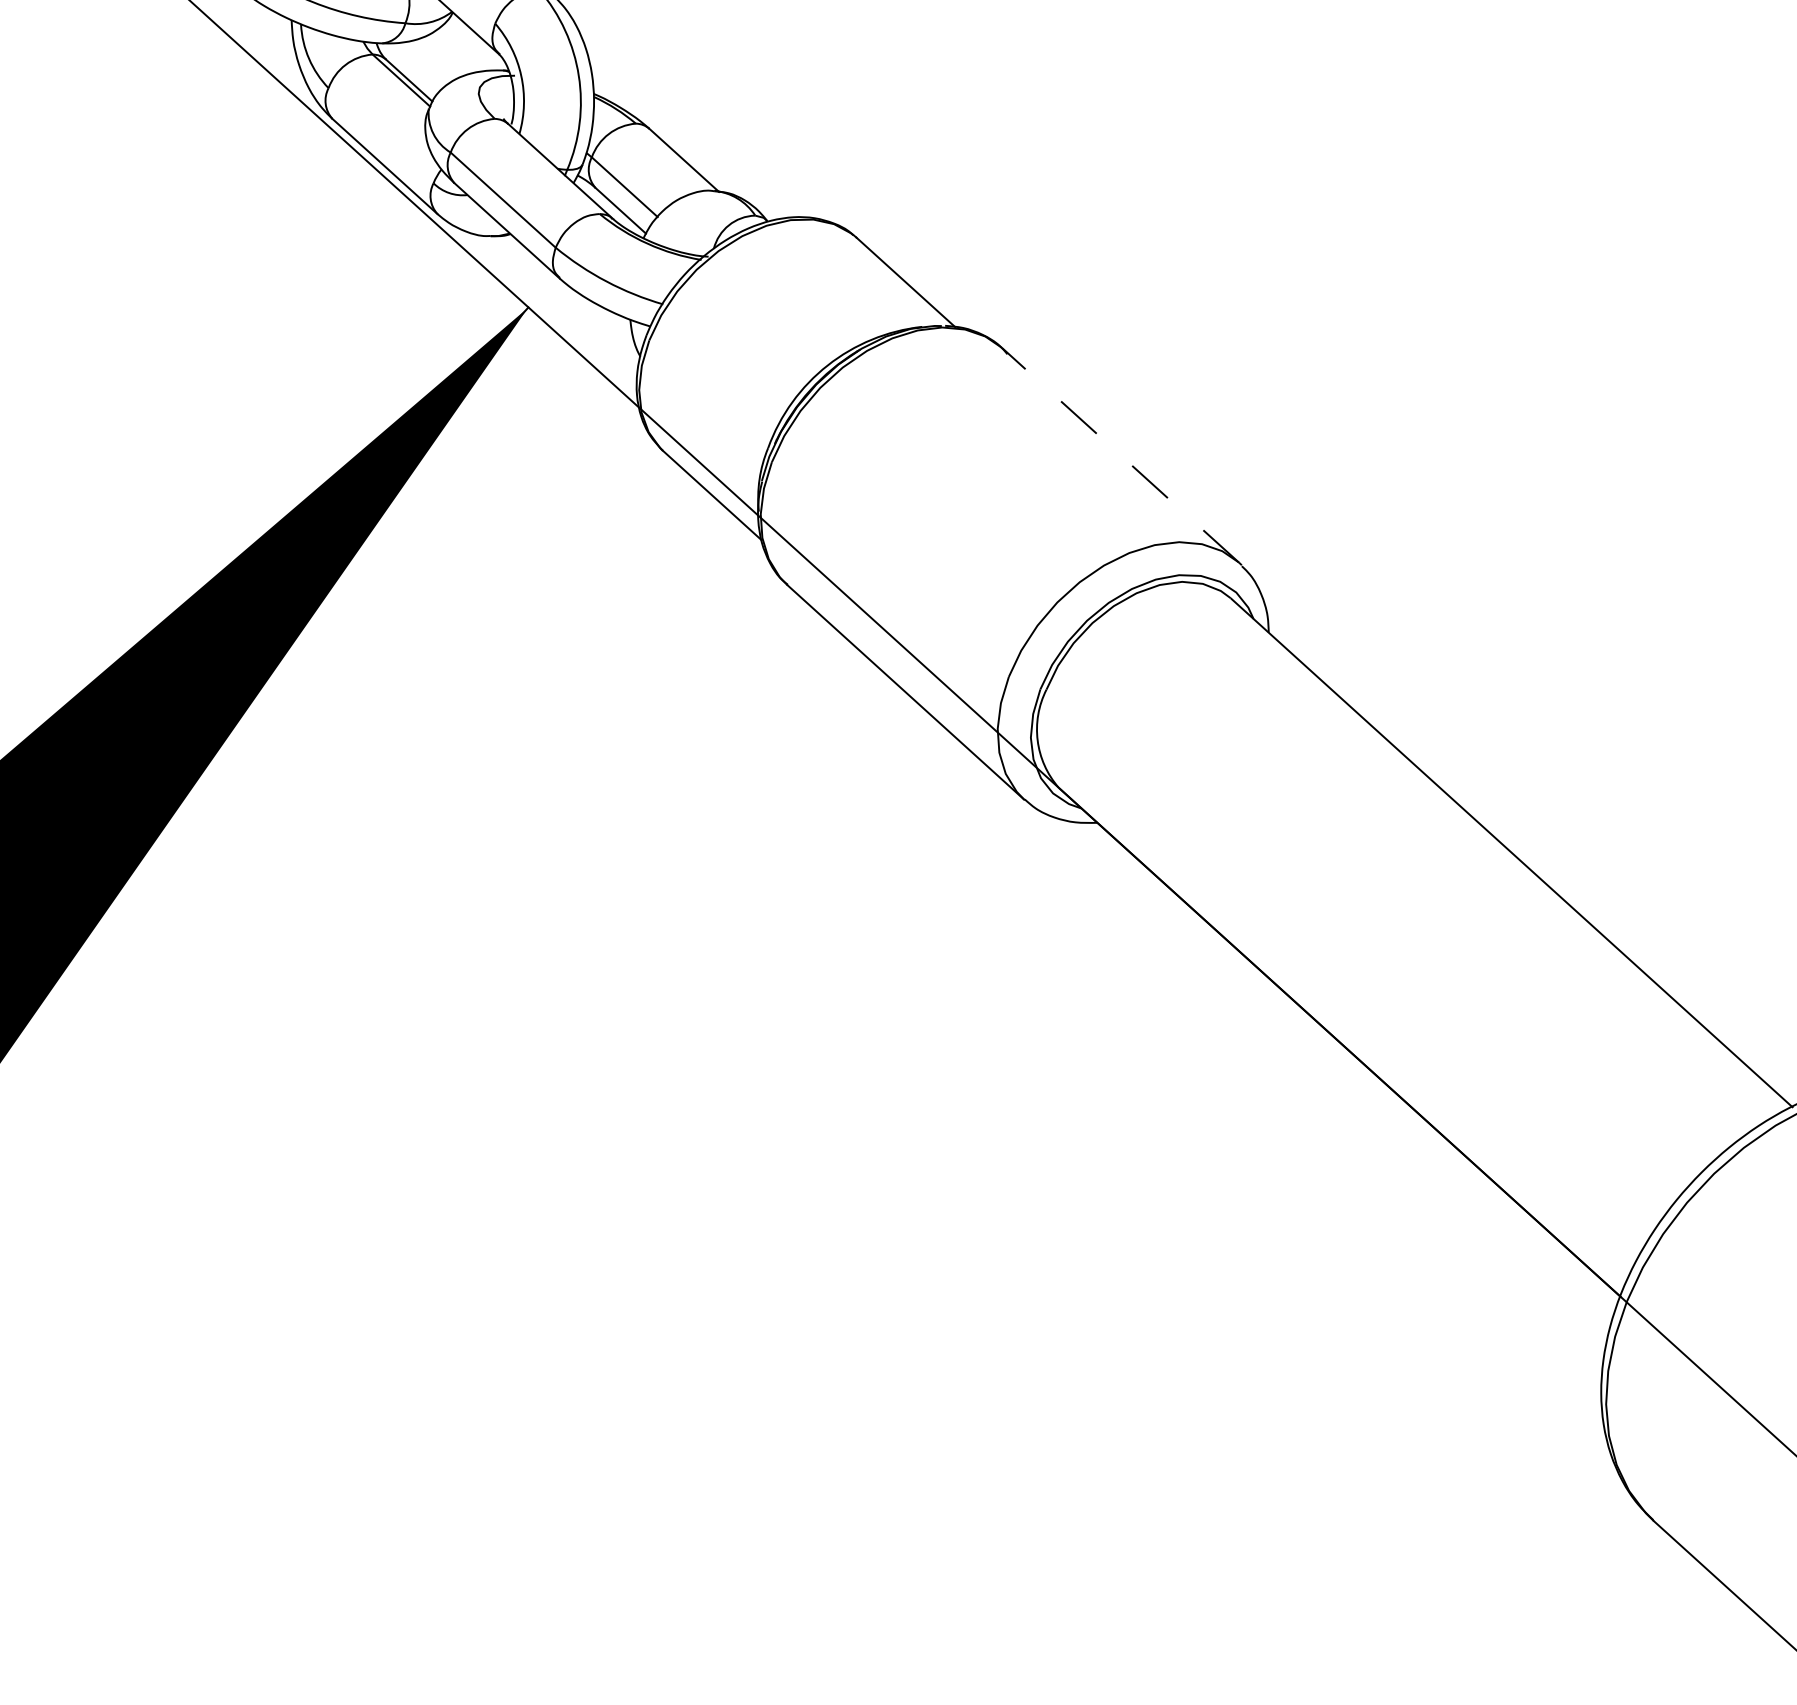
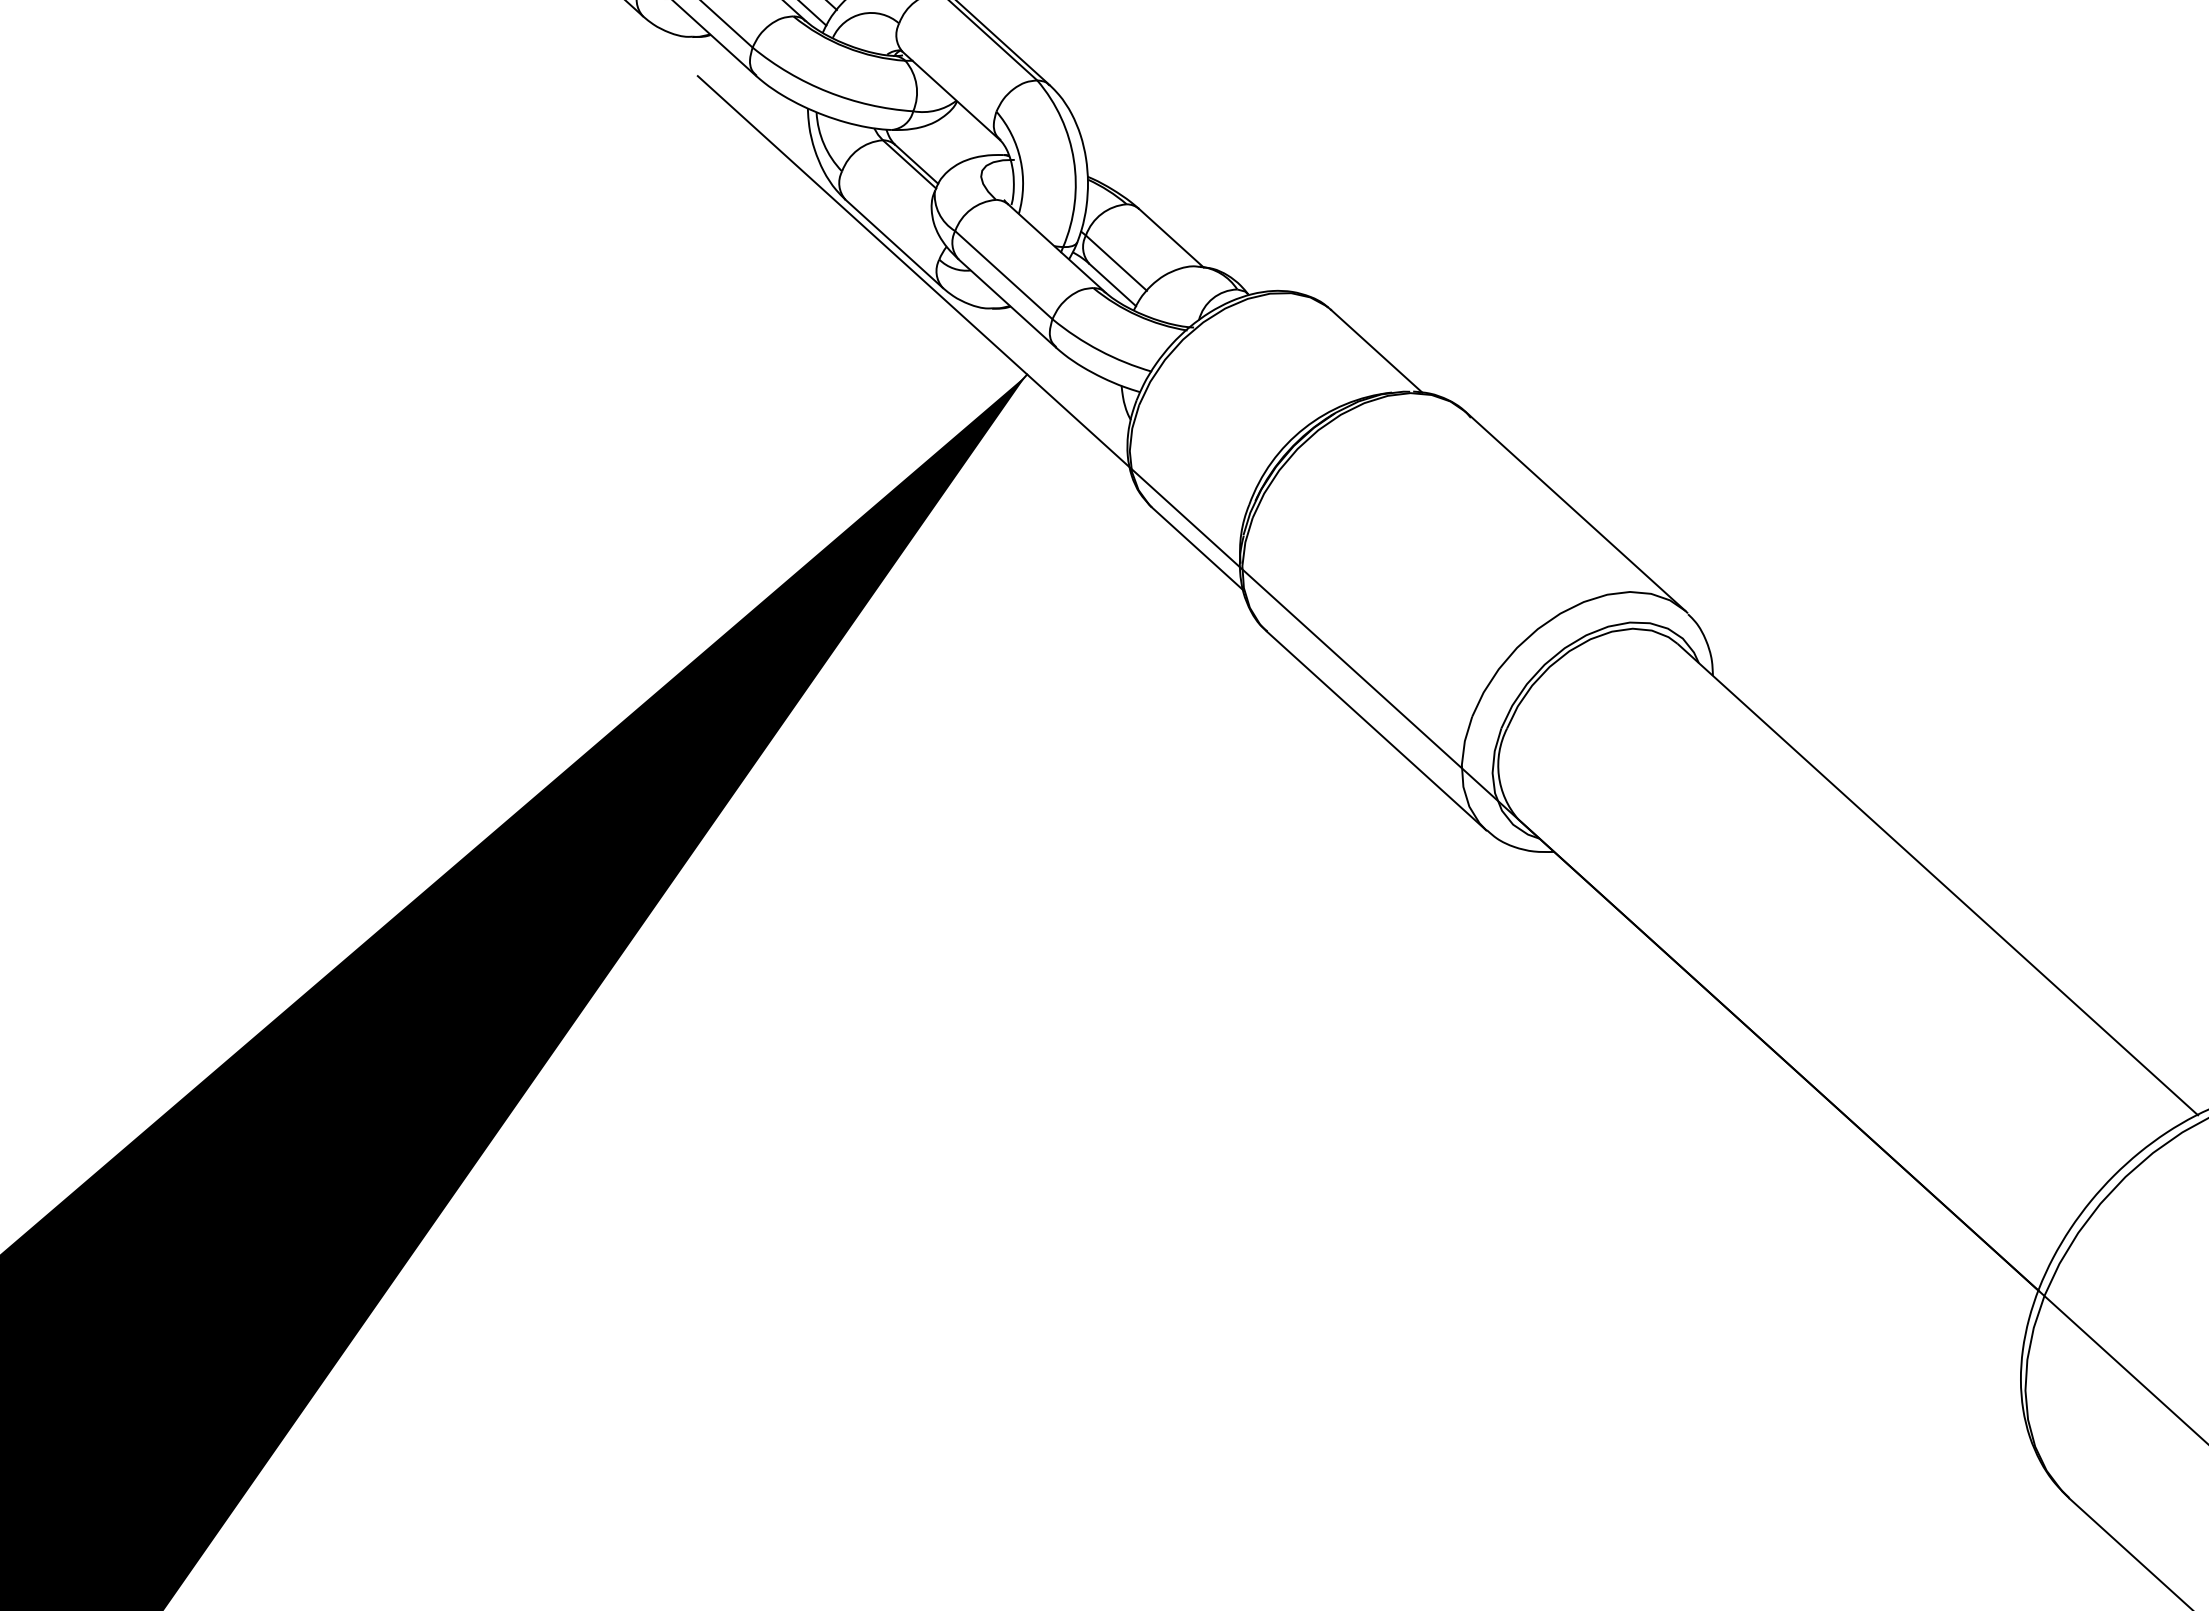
line: (1120, 455) -> (1575, 511), dashed -> solid

